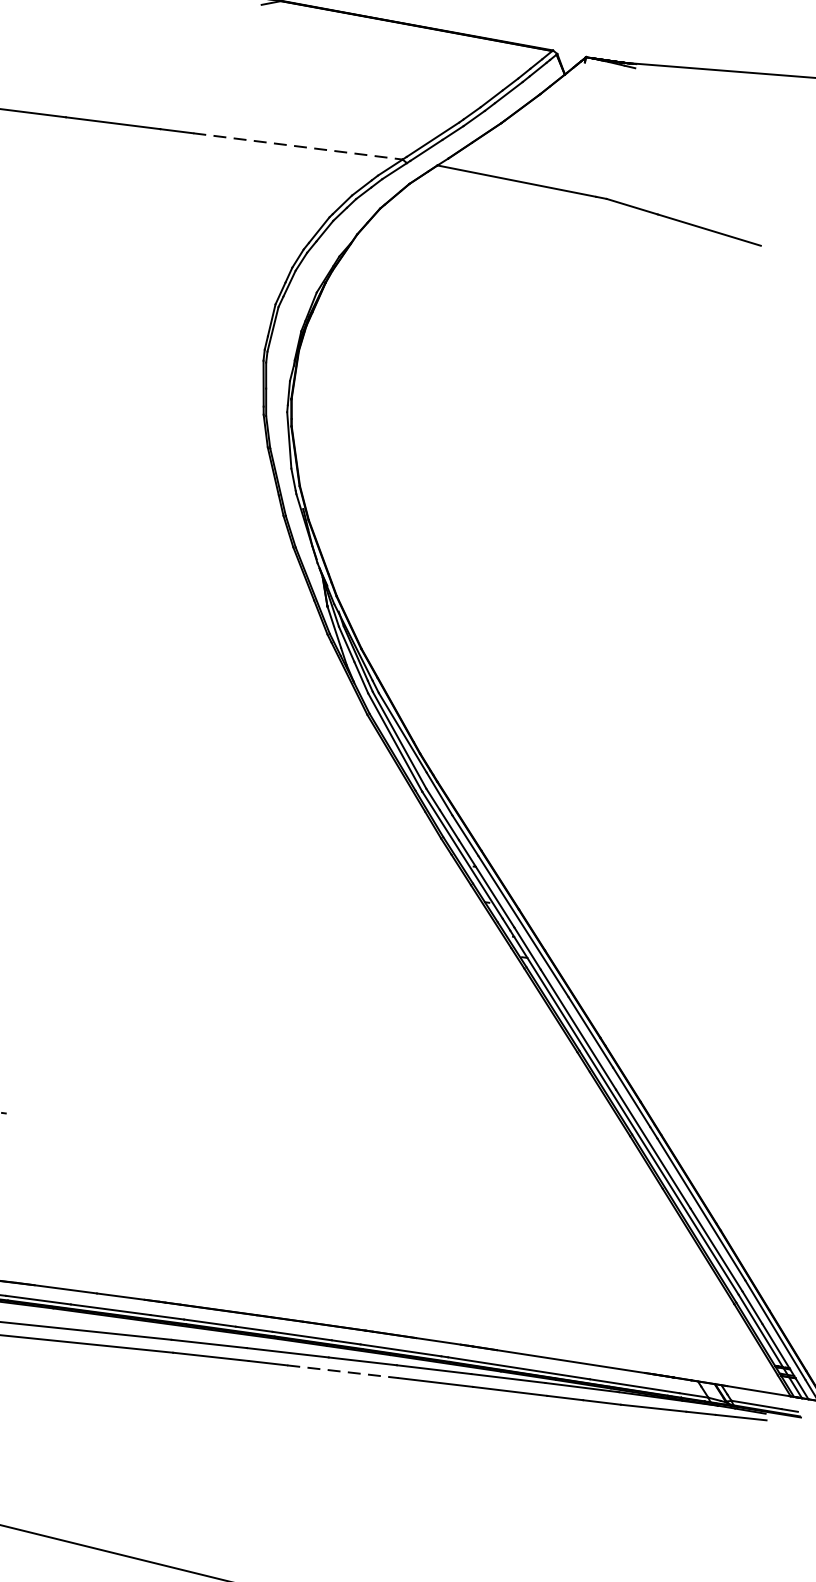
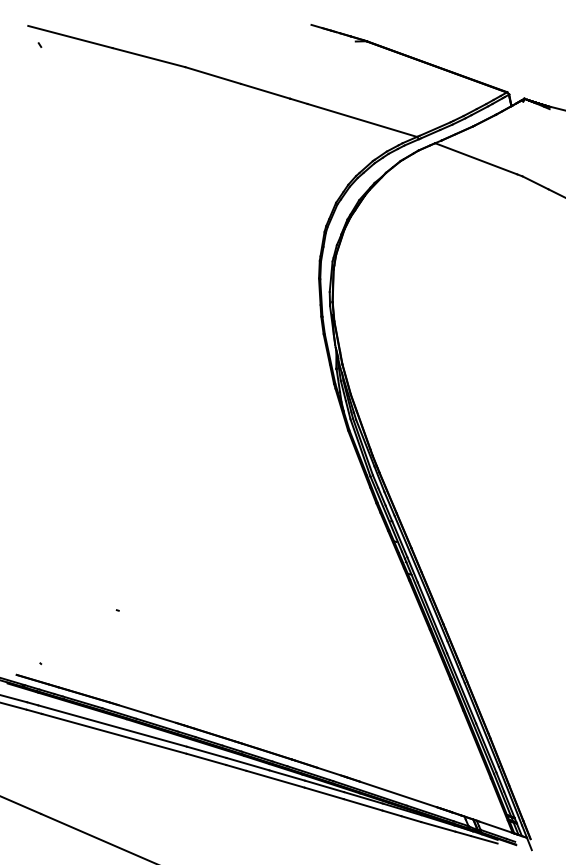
line: (298, 146) -> (362, 120), dashed -> solid
line: (344, 1371) -> (276, 779), dashed -> solid

